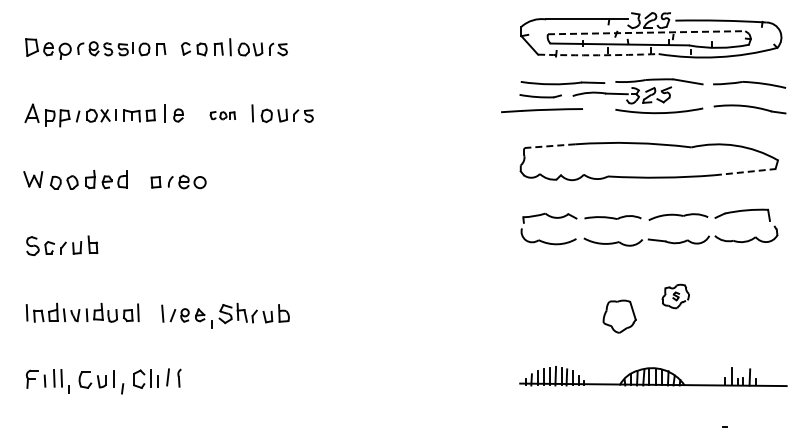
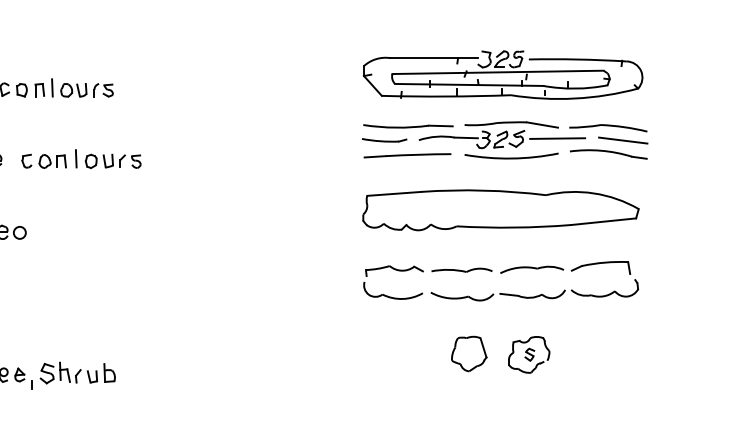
line: (646, 32) -> (497, 72), dashed -> solid
arc: (598, 55) -> (446, 96), dashed -> solid
line: (701, 94) -> (556, 138), added
line: (763, 96) -> (623, 140), added
line: (541, 110) -> (406, 155), moved
part: (222, 115) -> (43, 161), size x1.67
line: (549, 146) -> (394, 194), dashed -> solid
line: (745, 172) -> (603, 222), dashed -> solid
part: (675, 296) -> (528, 354), size x1.43
part: (619, 316) -> (469, 353), moved

